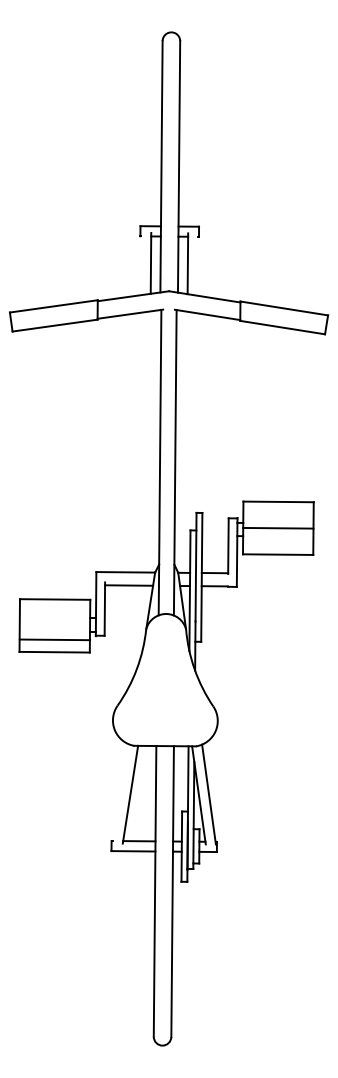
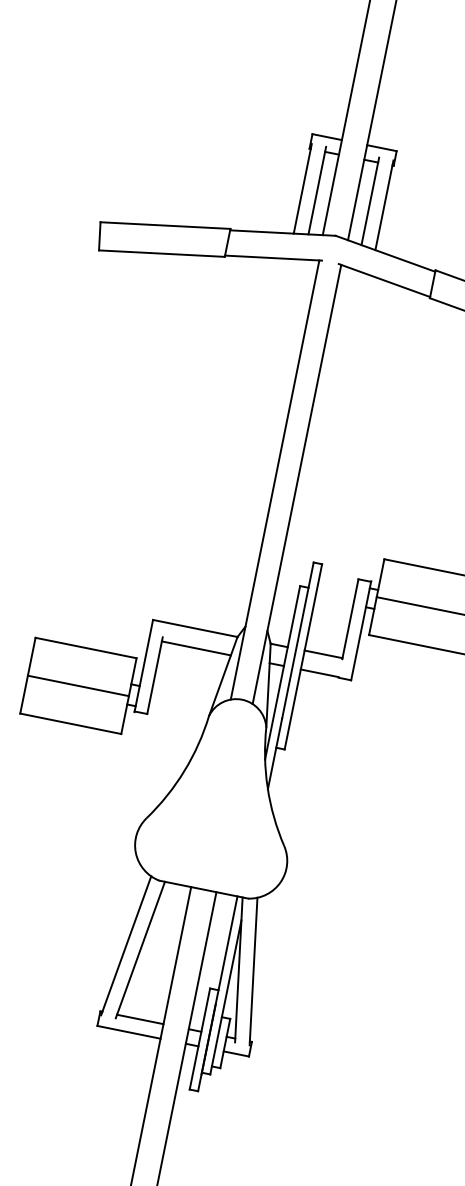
line: (140, 263) -> (302, 187), added
line: (197, 264) -> (383, 205), added
line: (54, 639) -> (77, 685), moved
line: (120, 793) -> (126, 945), added

